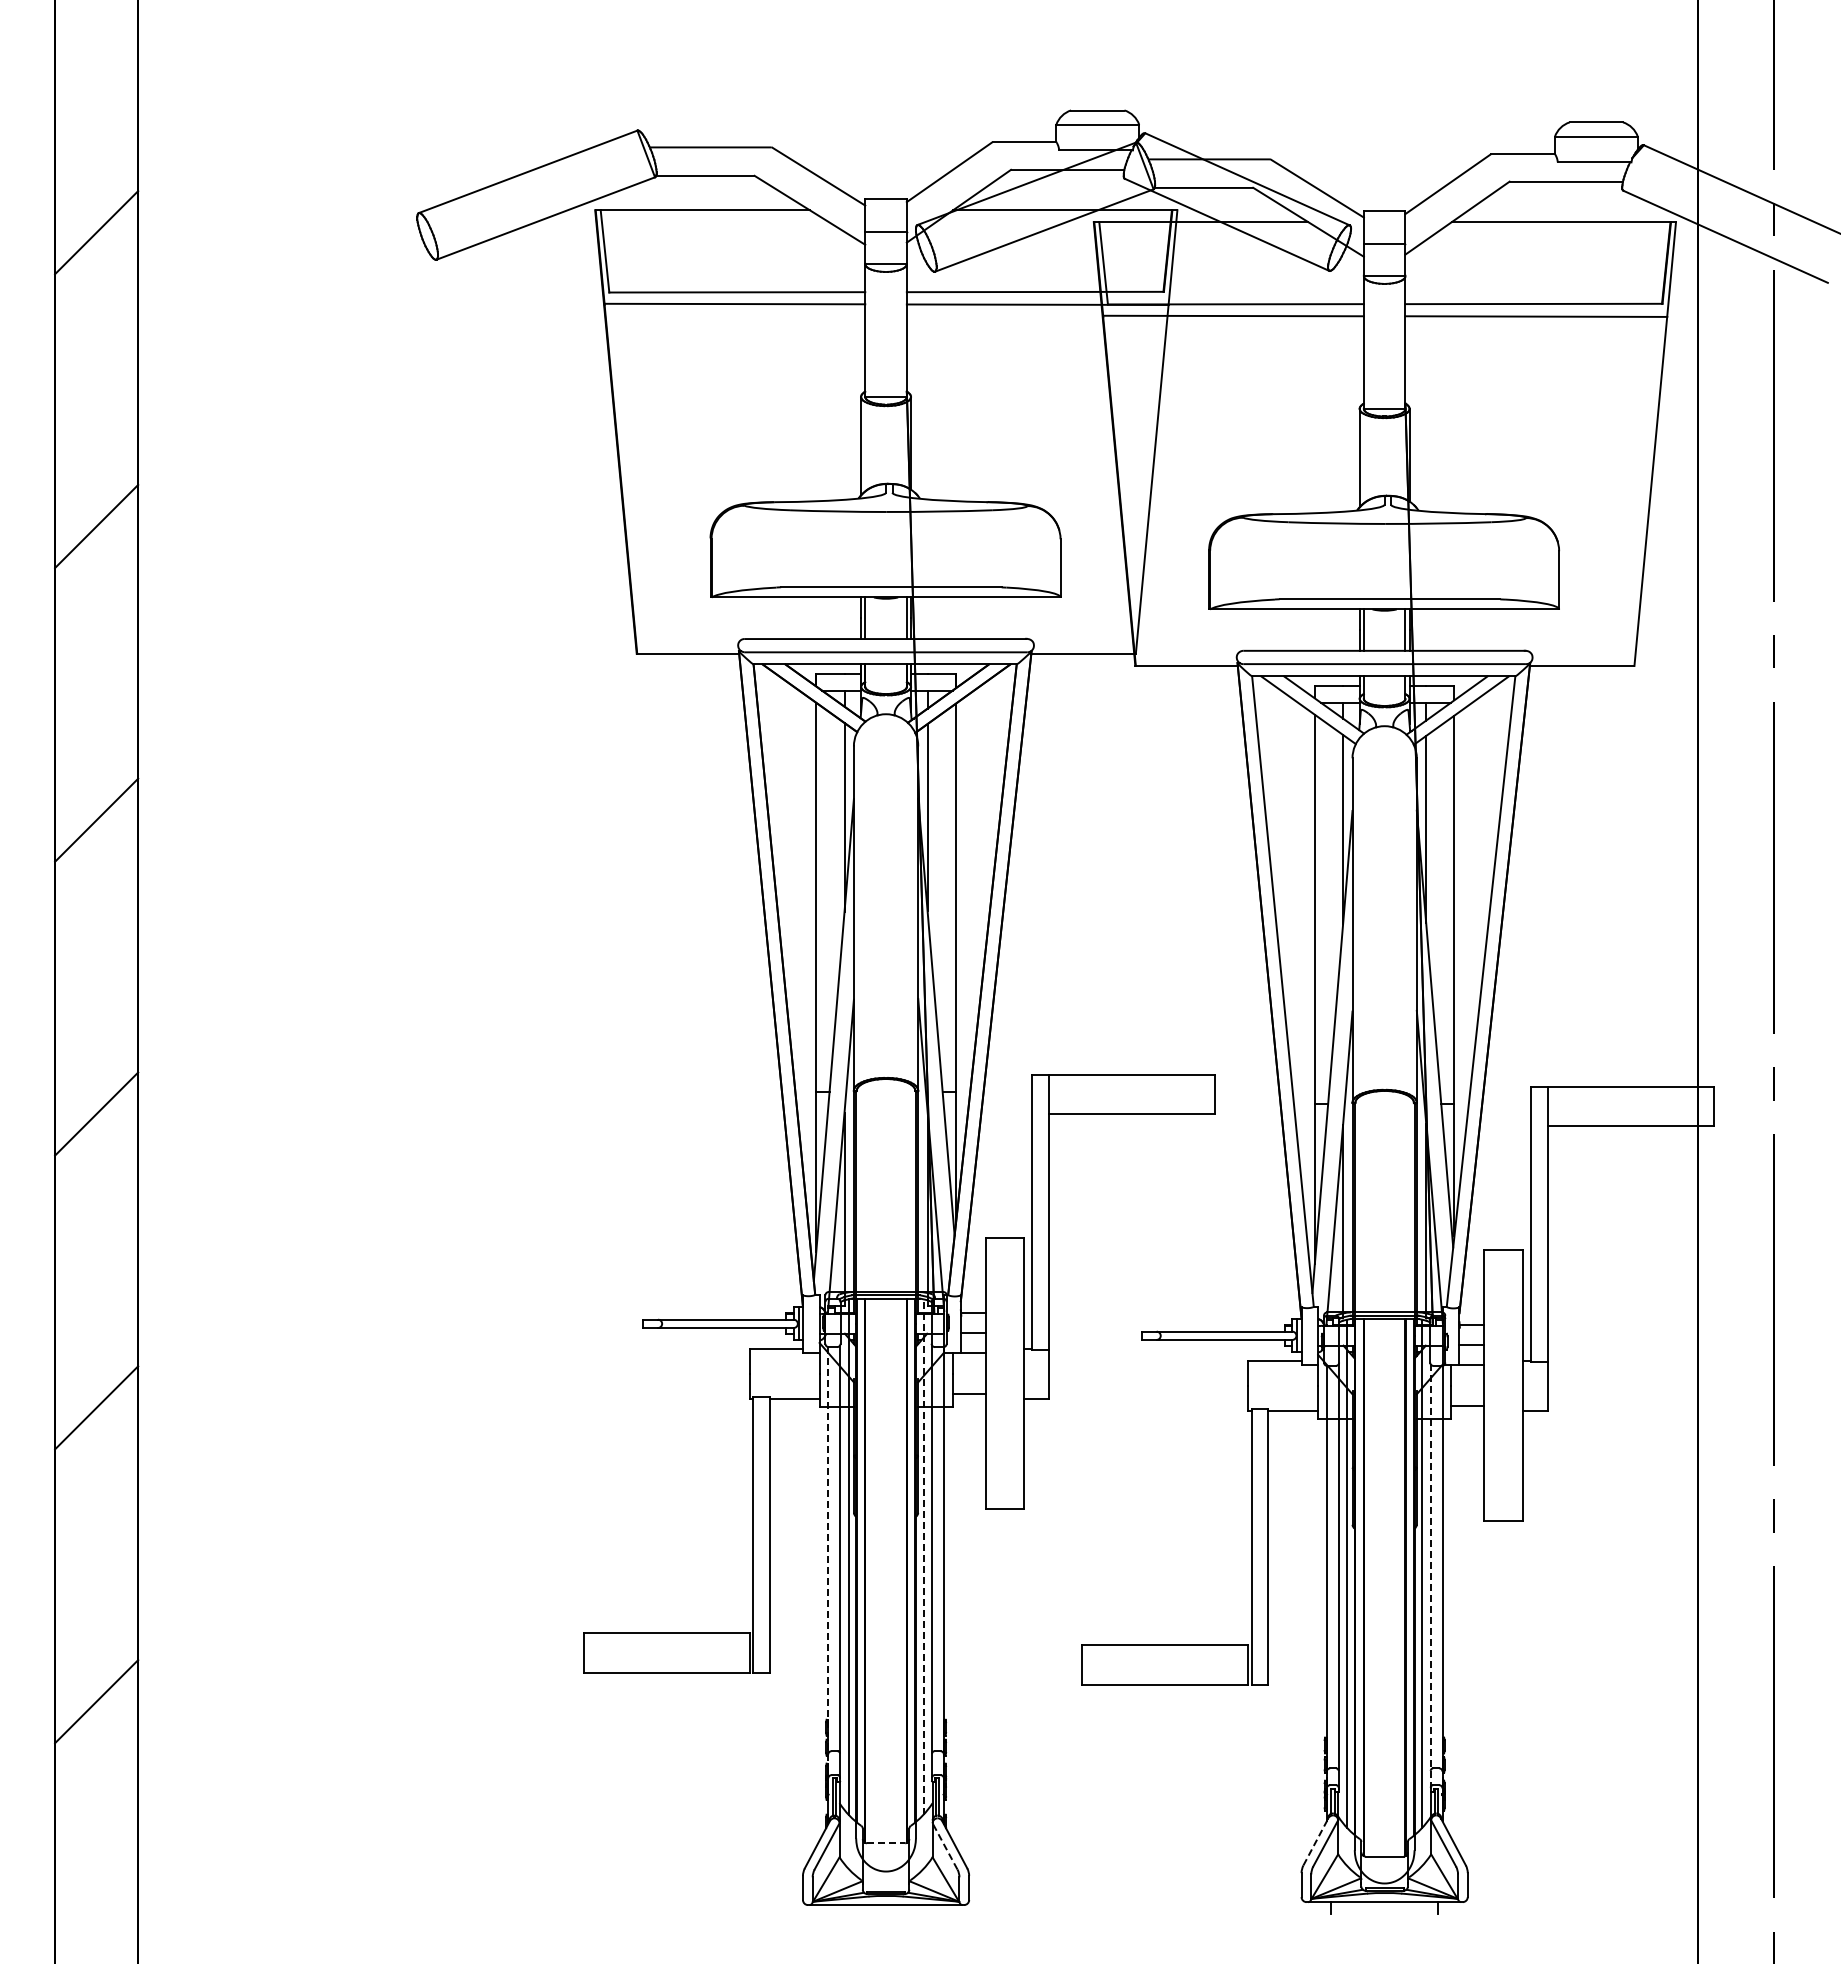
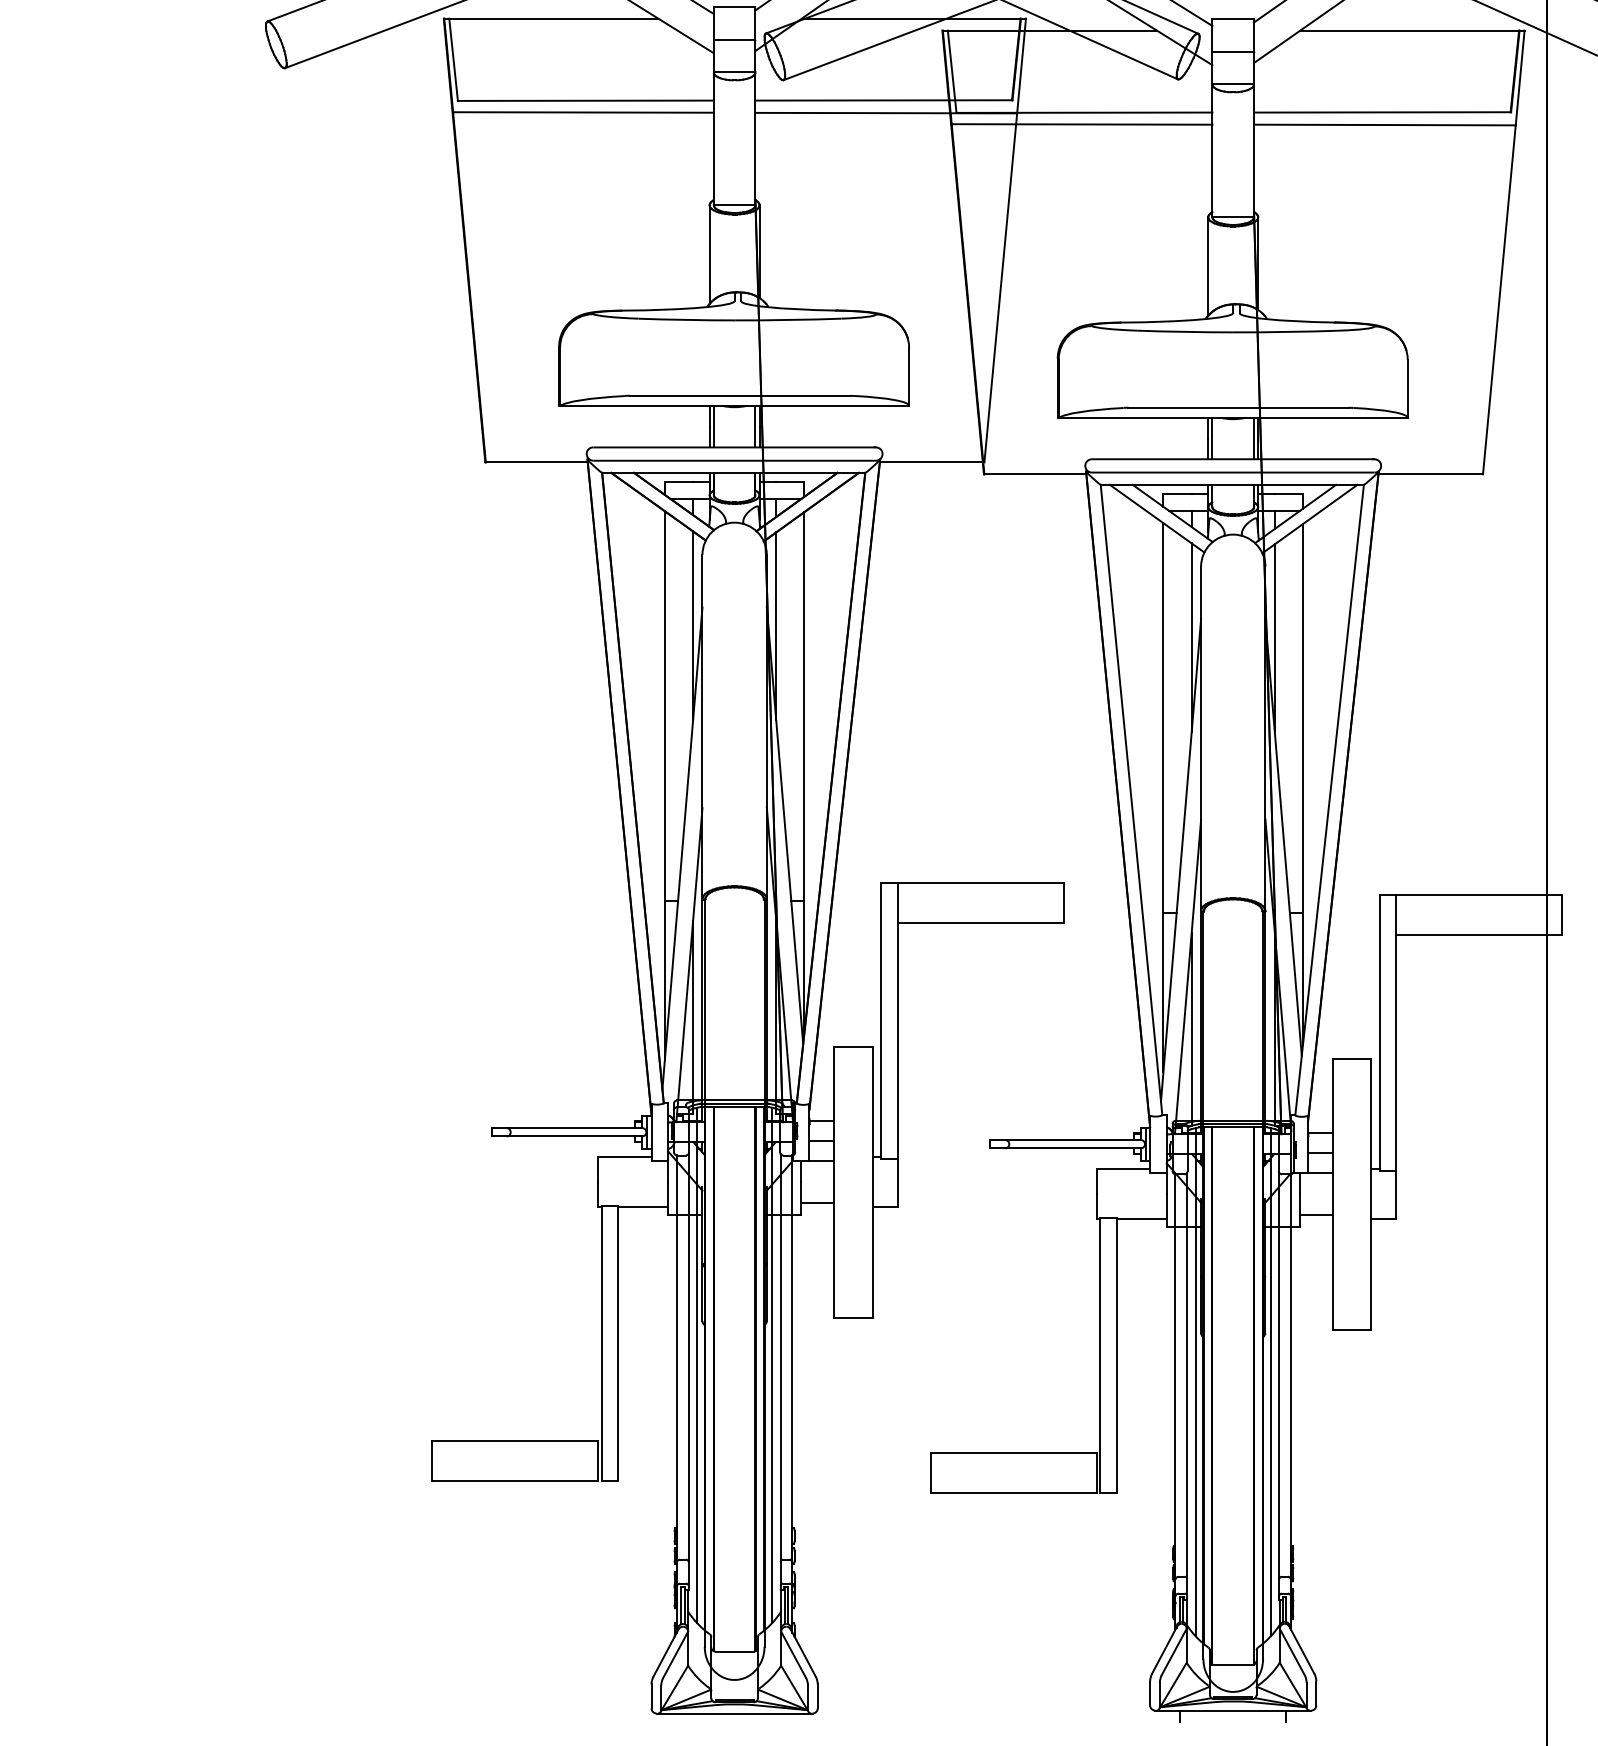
line: (923, 1557) -> (772, 1365), dashed -> solid
line: (828, 1558) -> (677, 1366), dashed -> solid
line: (1430, 1575) -> (1279, 1383), dashed -> solid
line: (1316, 1841) -> (1165, 1649), dashed -> solid
line: (886, 1843) -> (735, 1651), dashed -> solid
line: (944, 1845) -> (793, 1653), dashed -> solid

